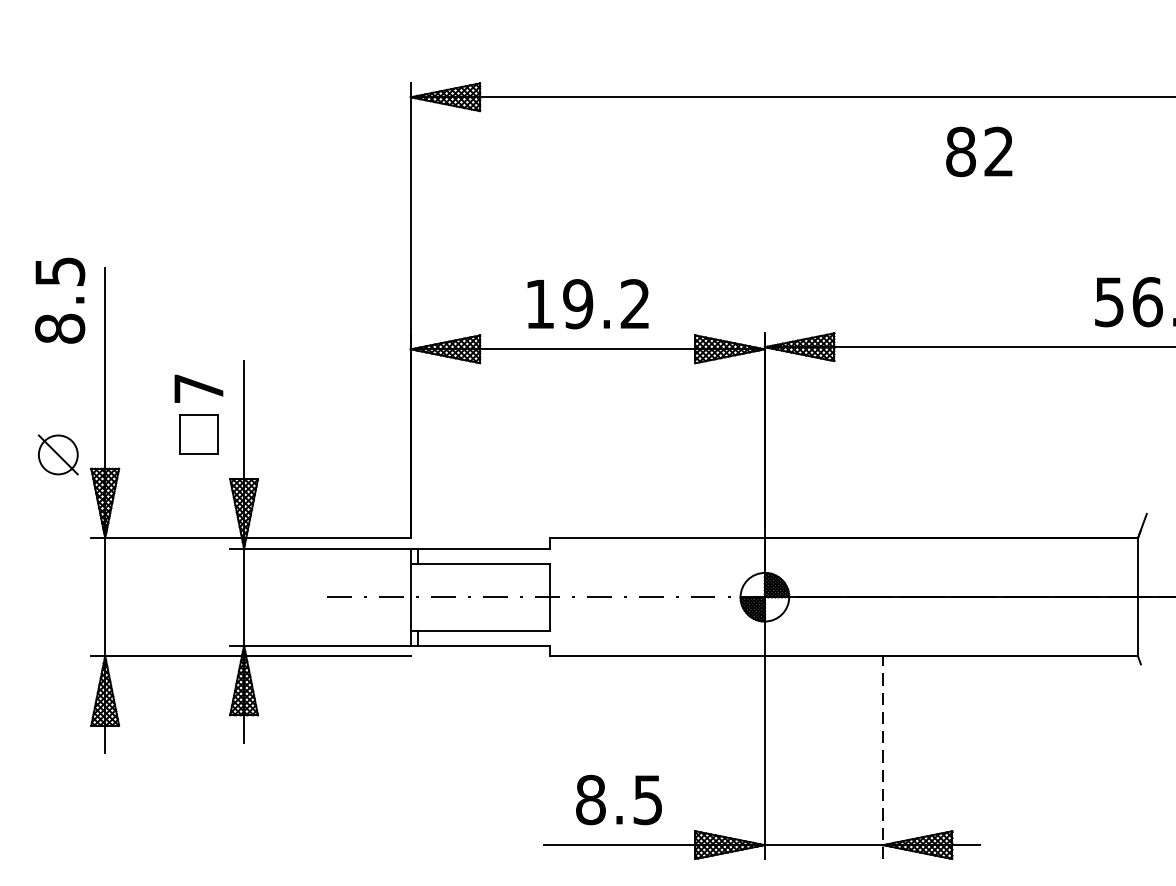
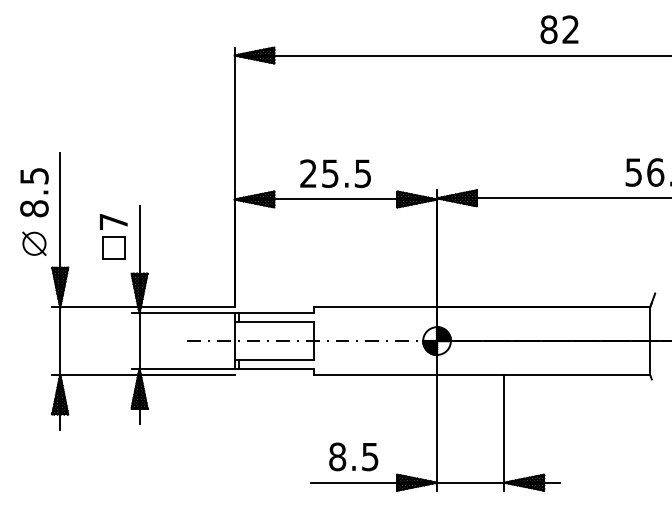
text: (979, 151) -> (559, 29), moved
text: (60, 300) -> (34, 192), moved
text: (587, 303) -> (335, 173), 19.2 -> 25.5
part: (58, 454) -> (34, 243), moved
line: (882, 757) -> (504, 432), dashed -> solid

